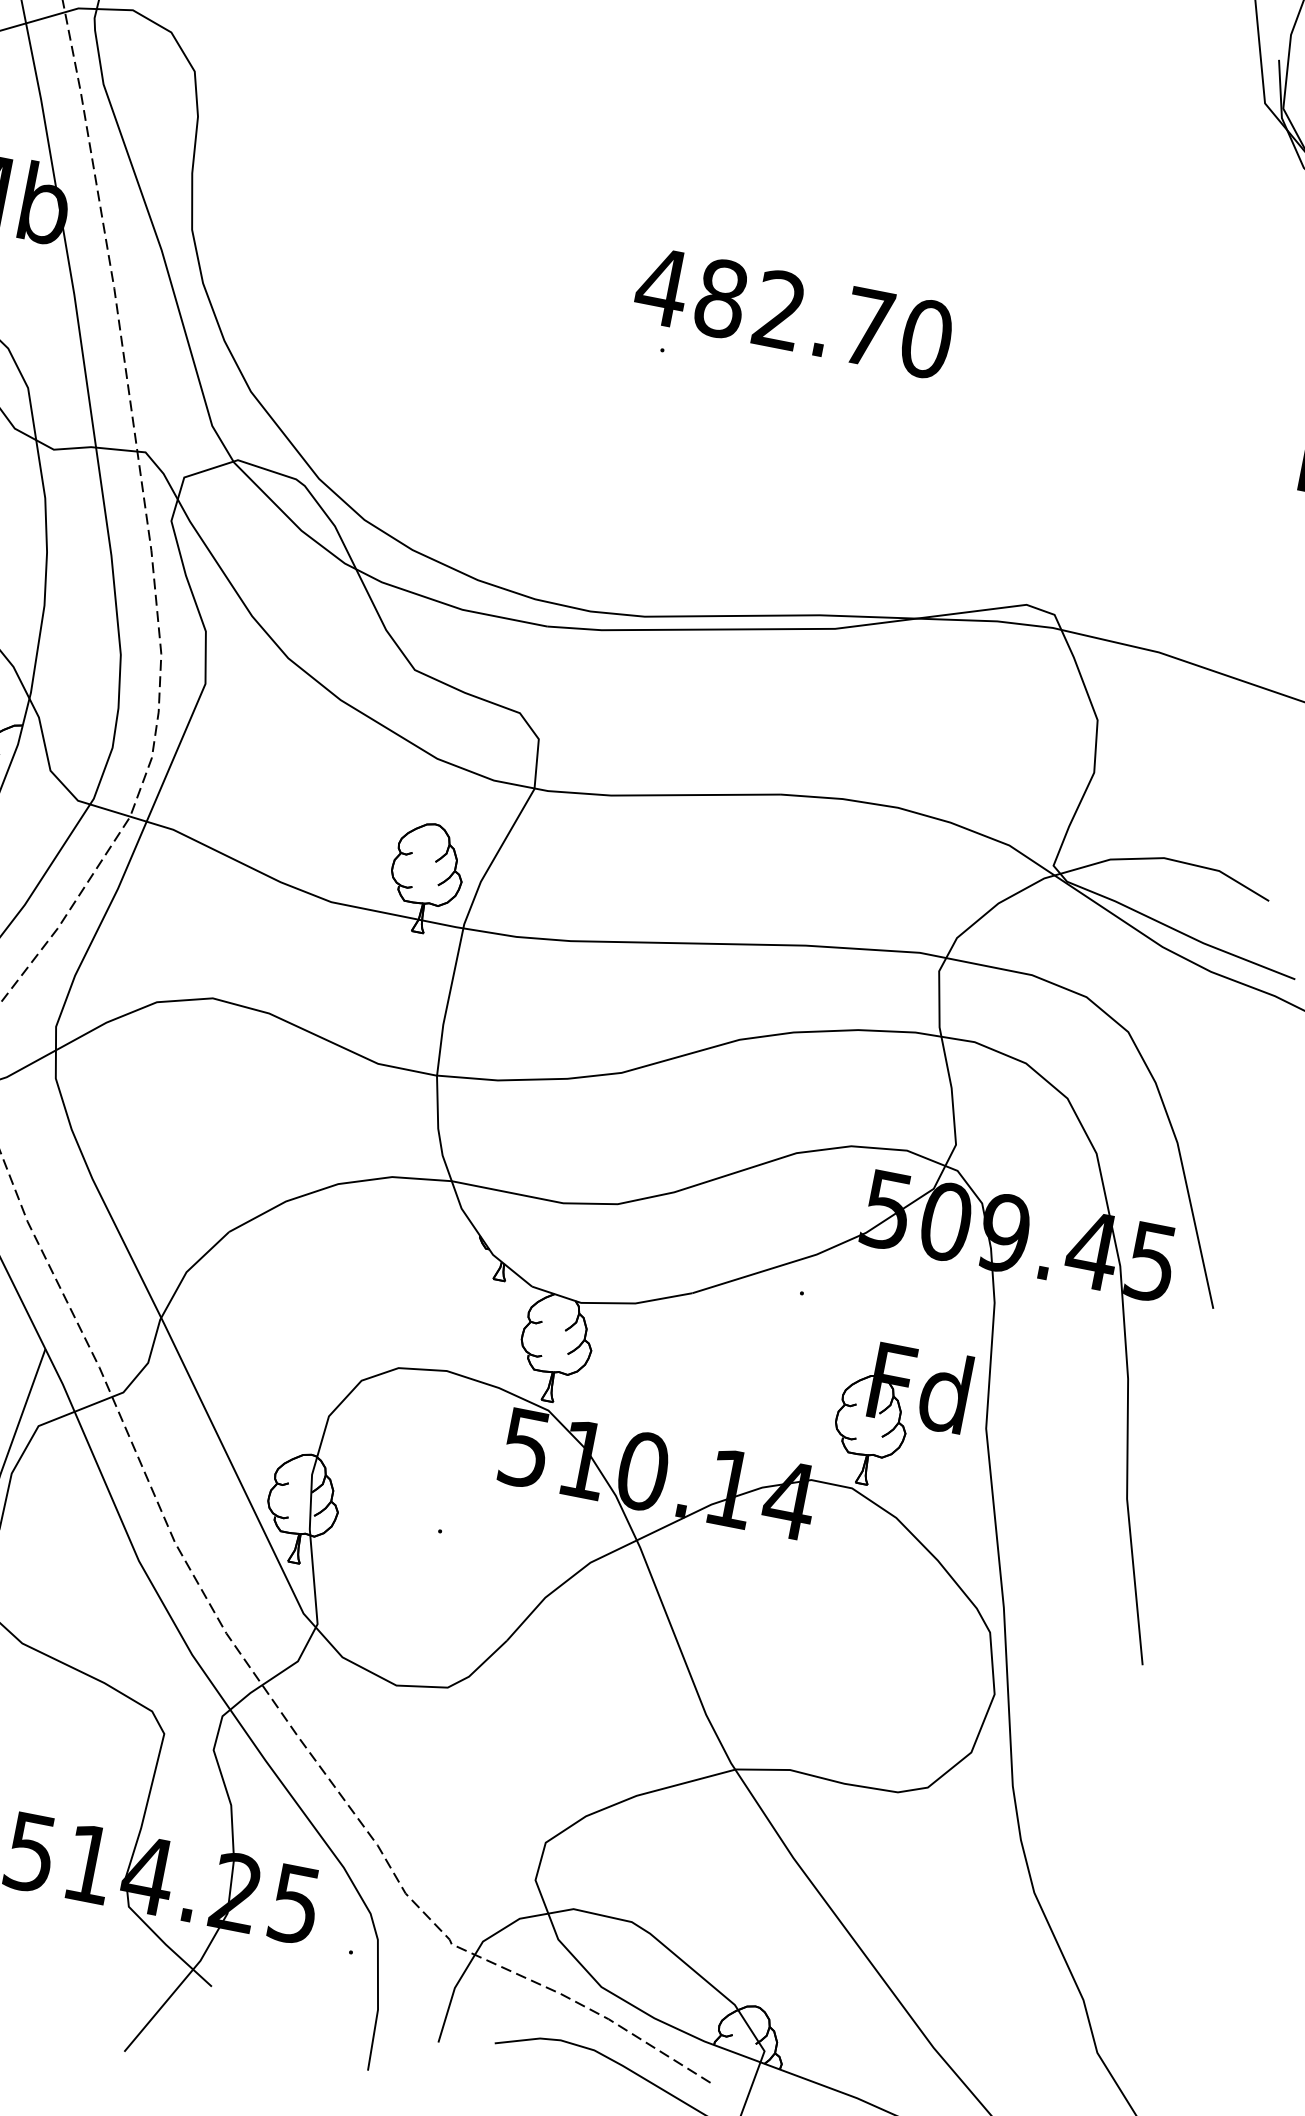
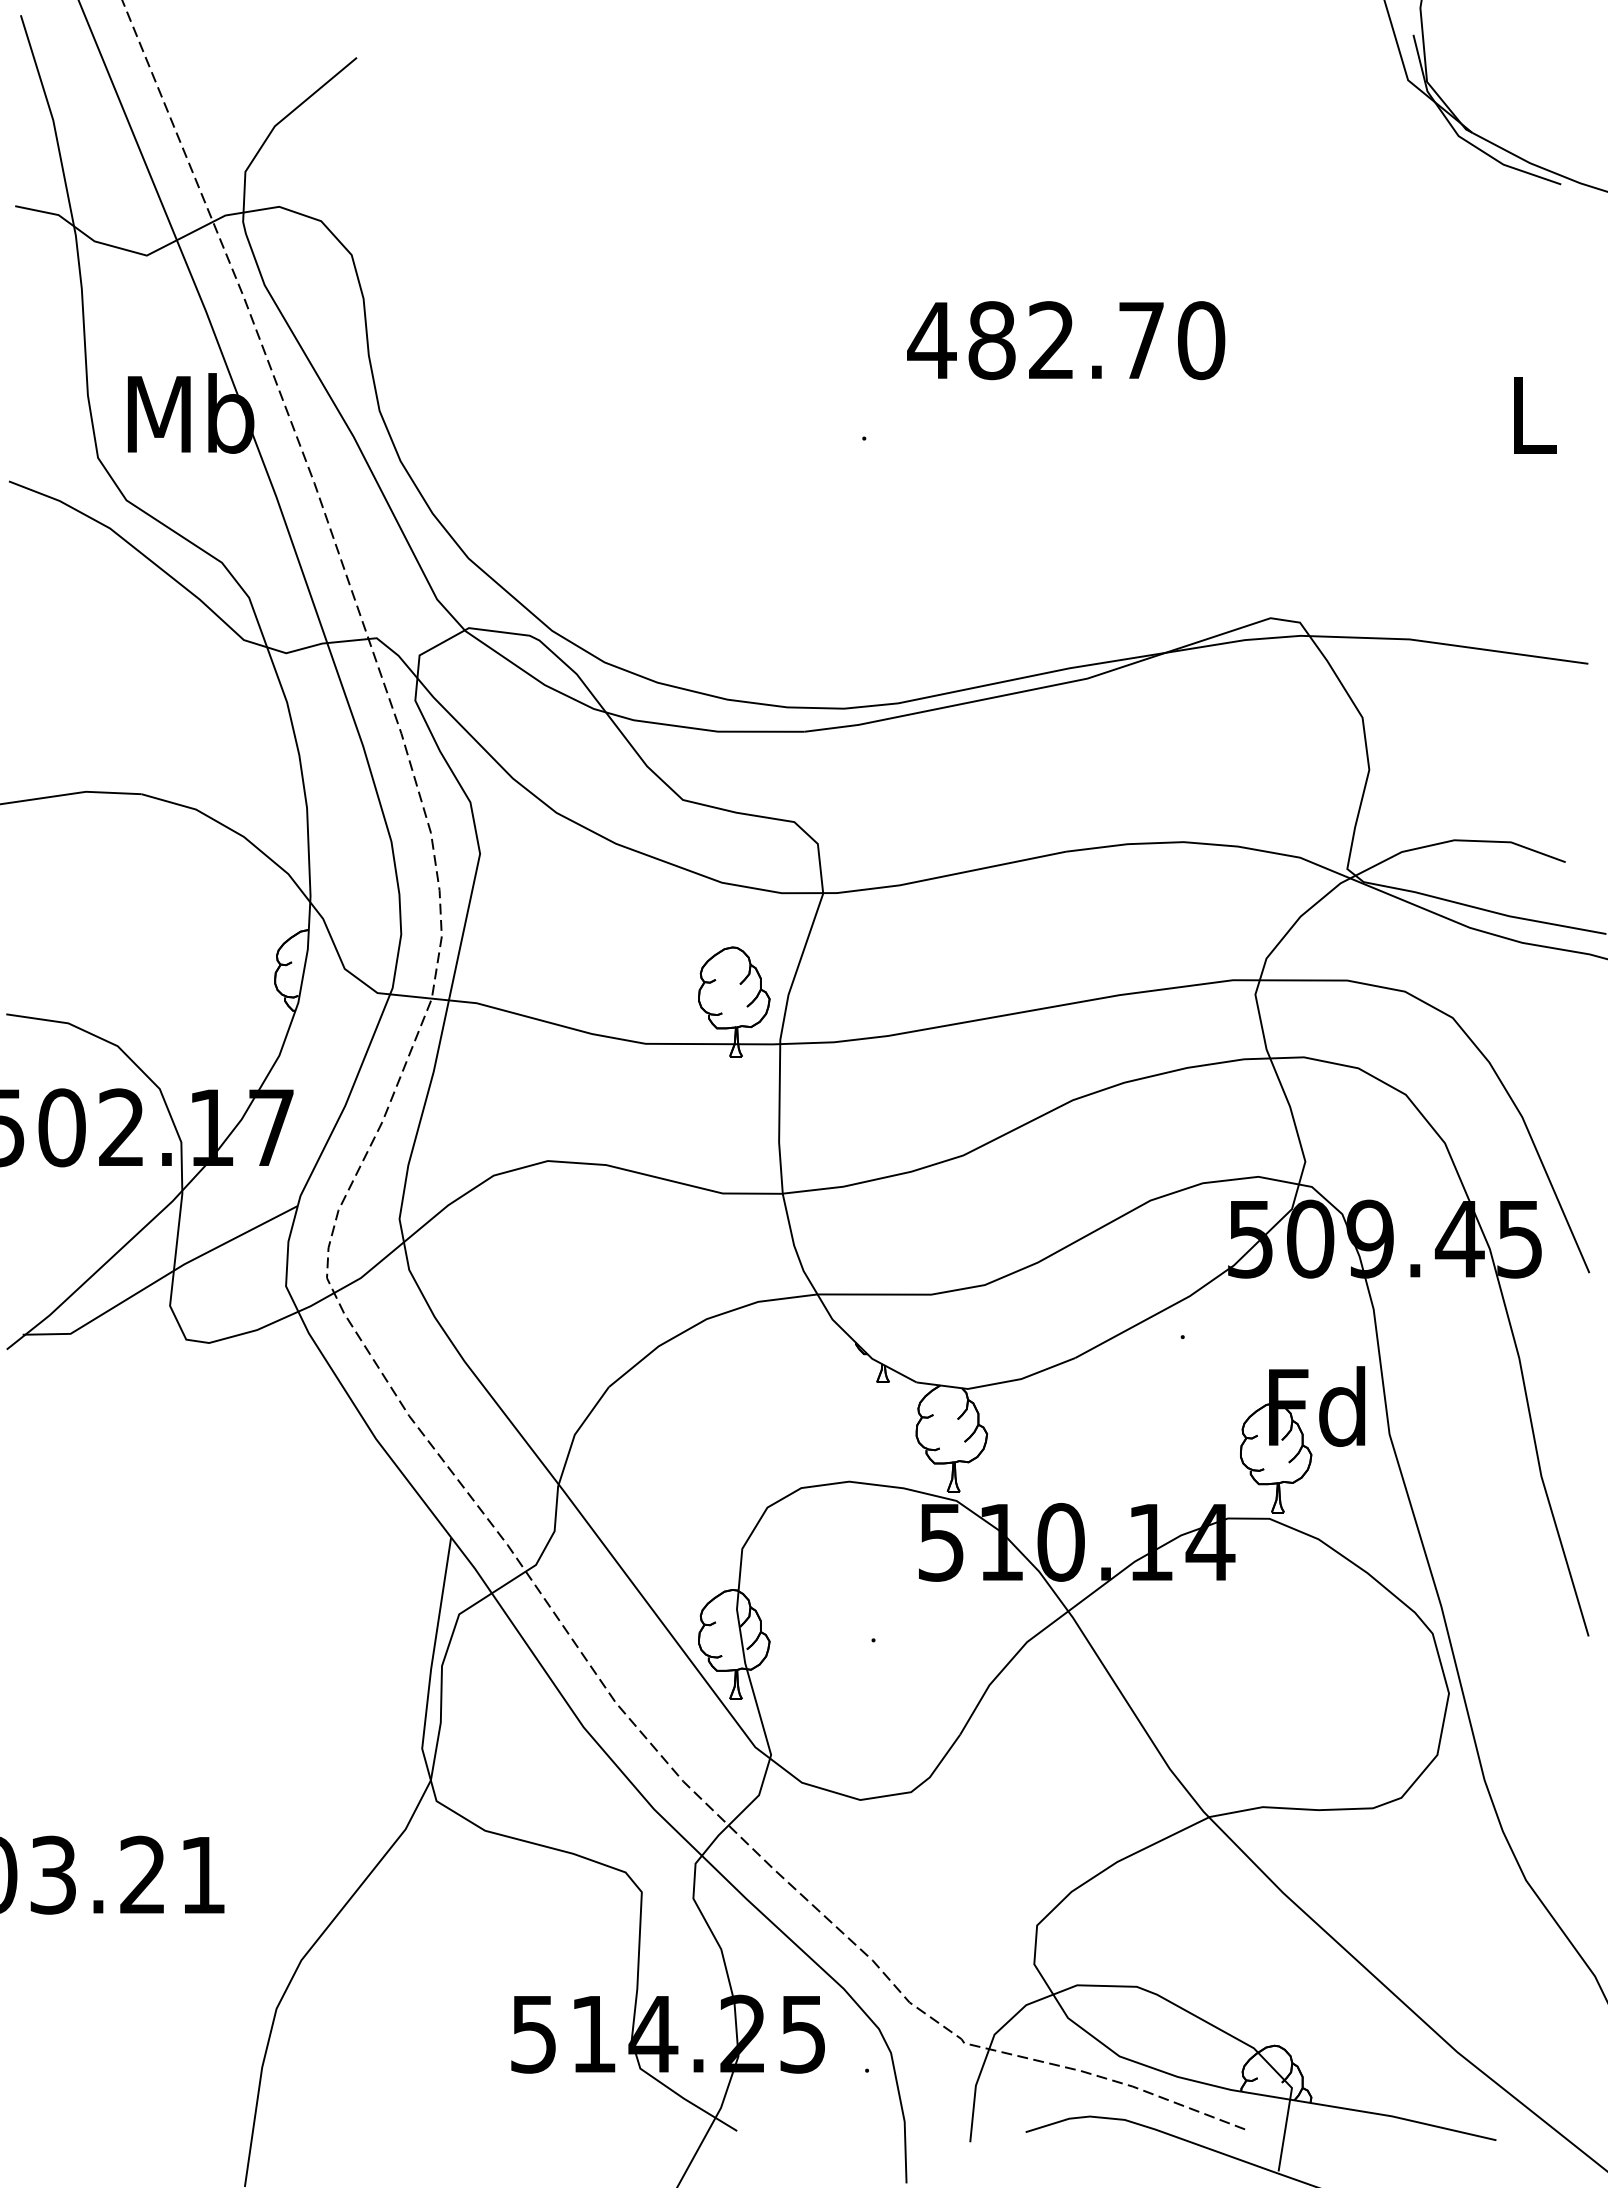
text: (794, 312) -> (1066, 340), moved

